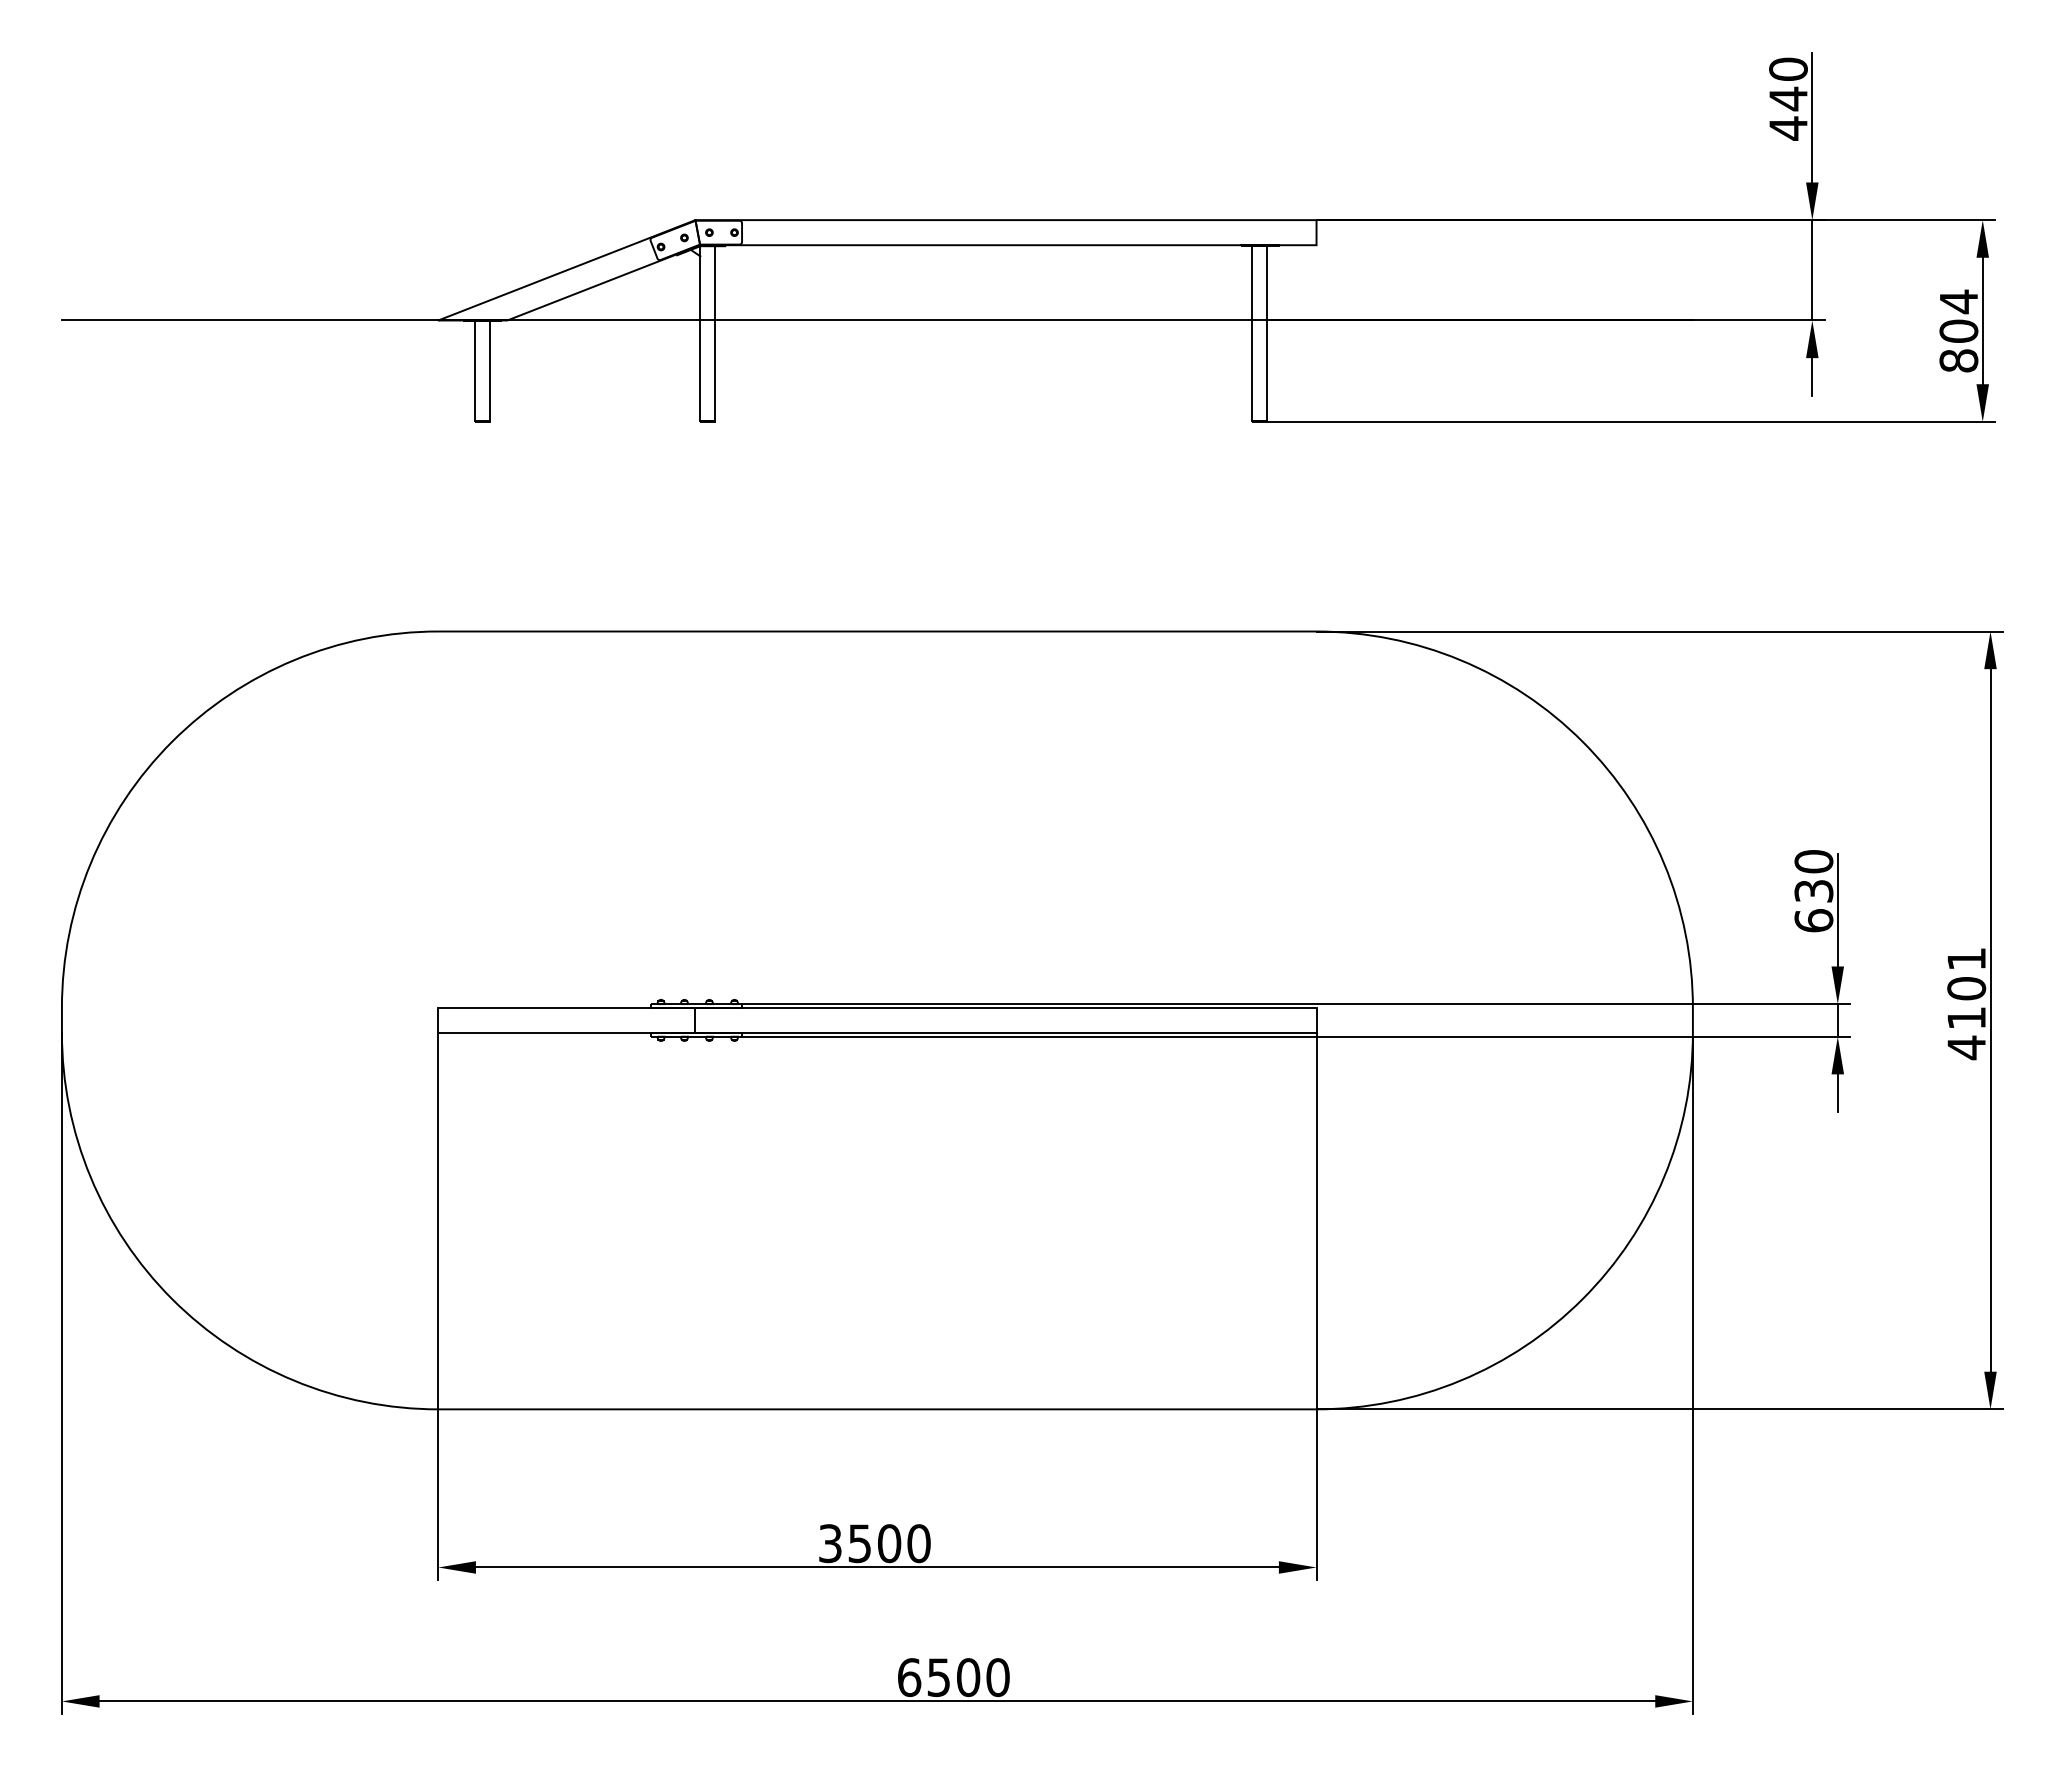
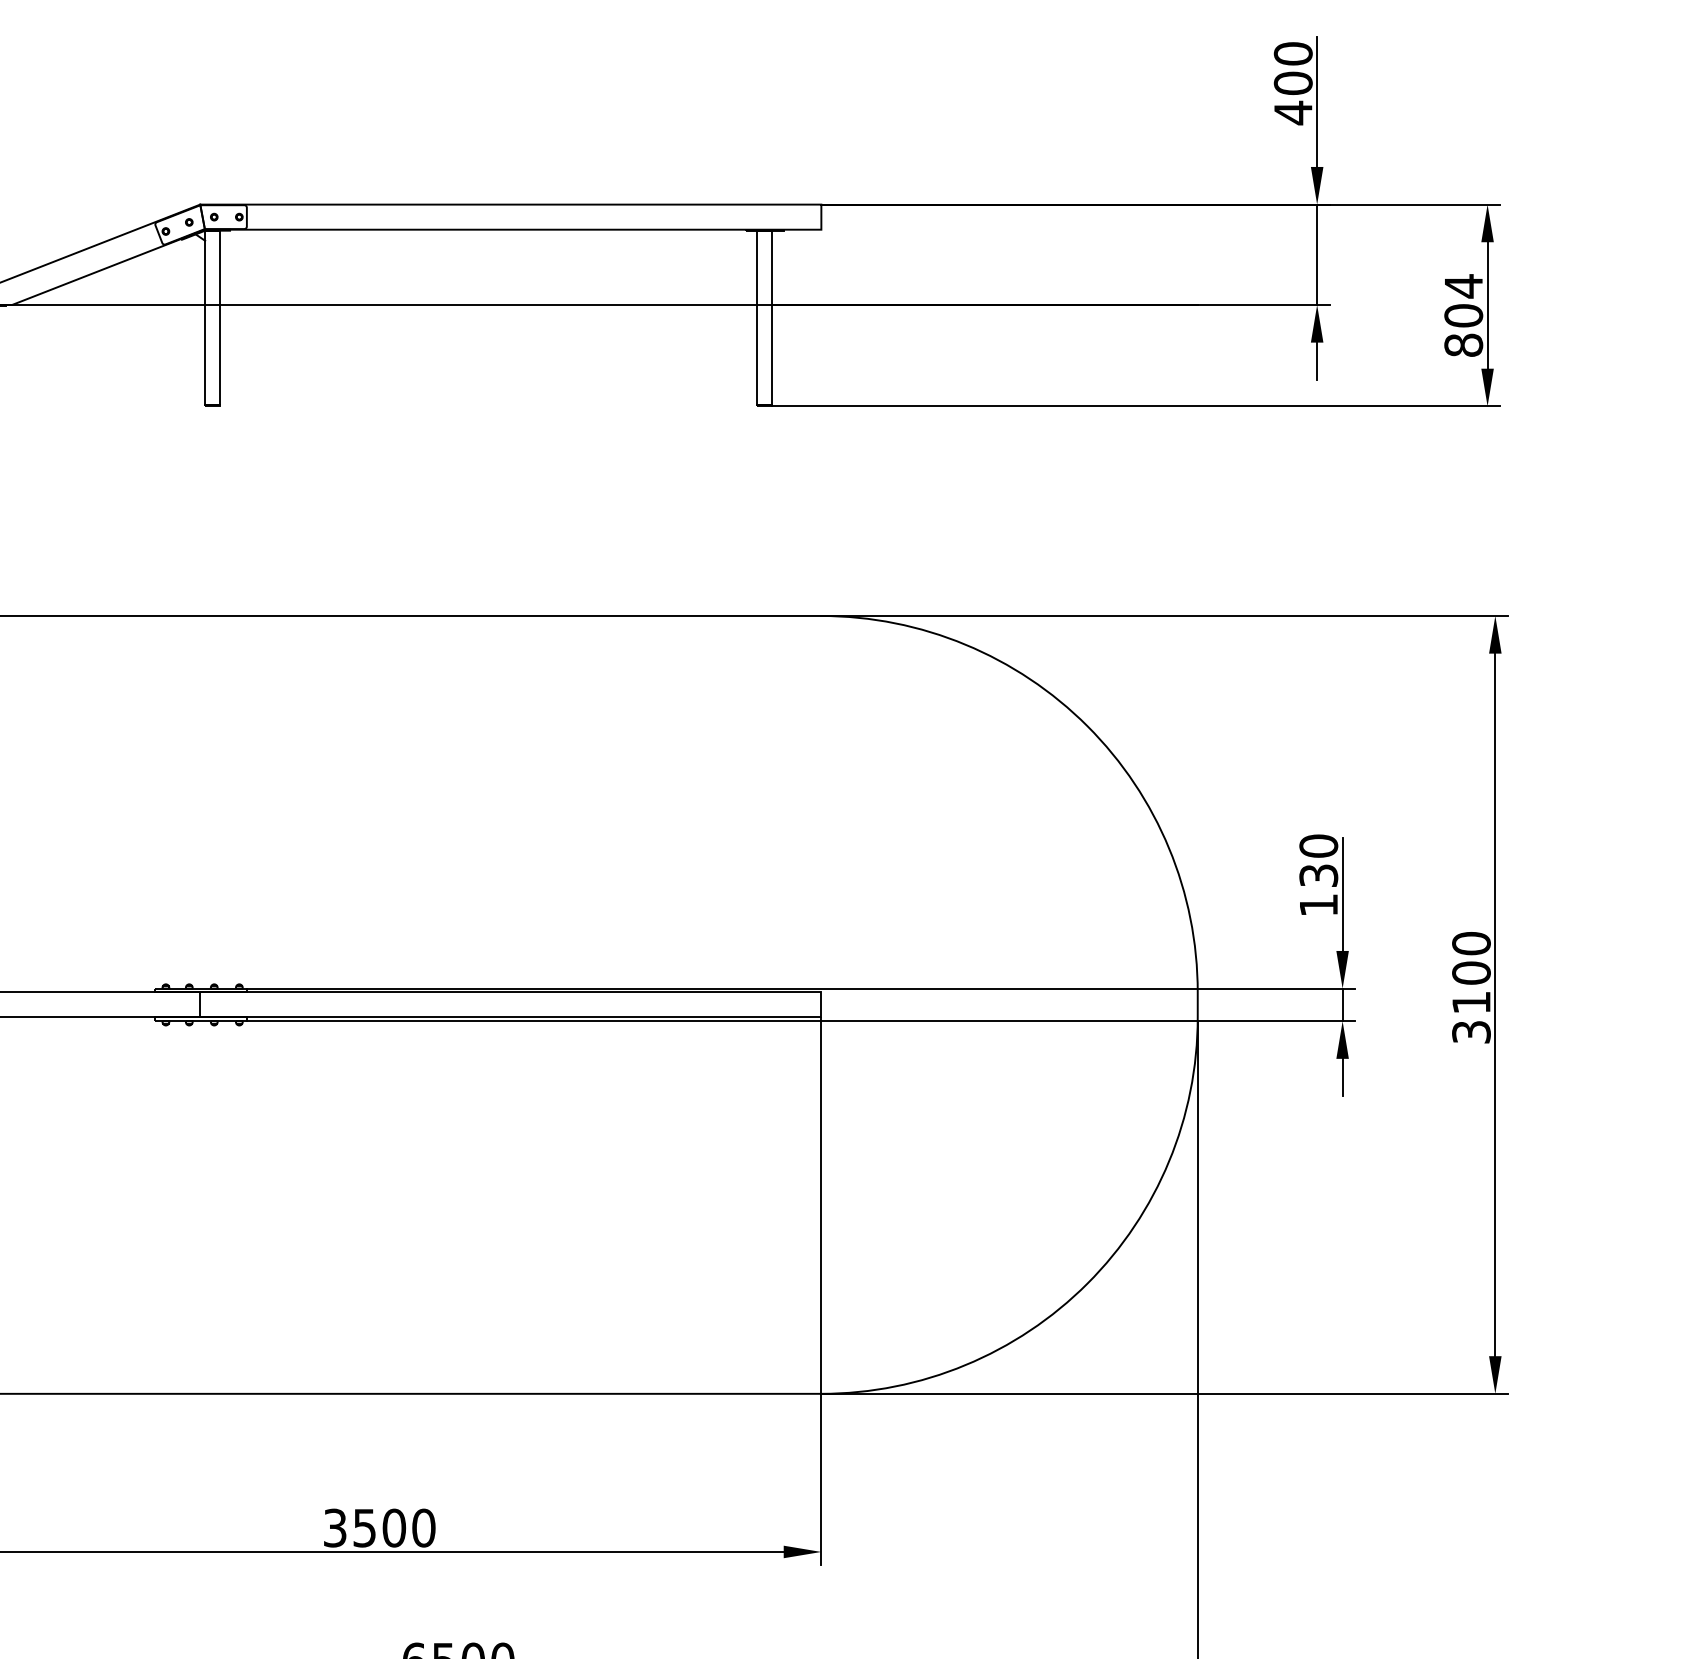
text: (1788, 98) -> (1293, 82), 440 -> 400
text: (1813, 920) -> (1318, 904), 630 -> 130
text: (1966, 1003) -> (1471, 987), 4101 -> 3100

